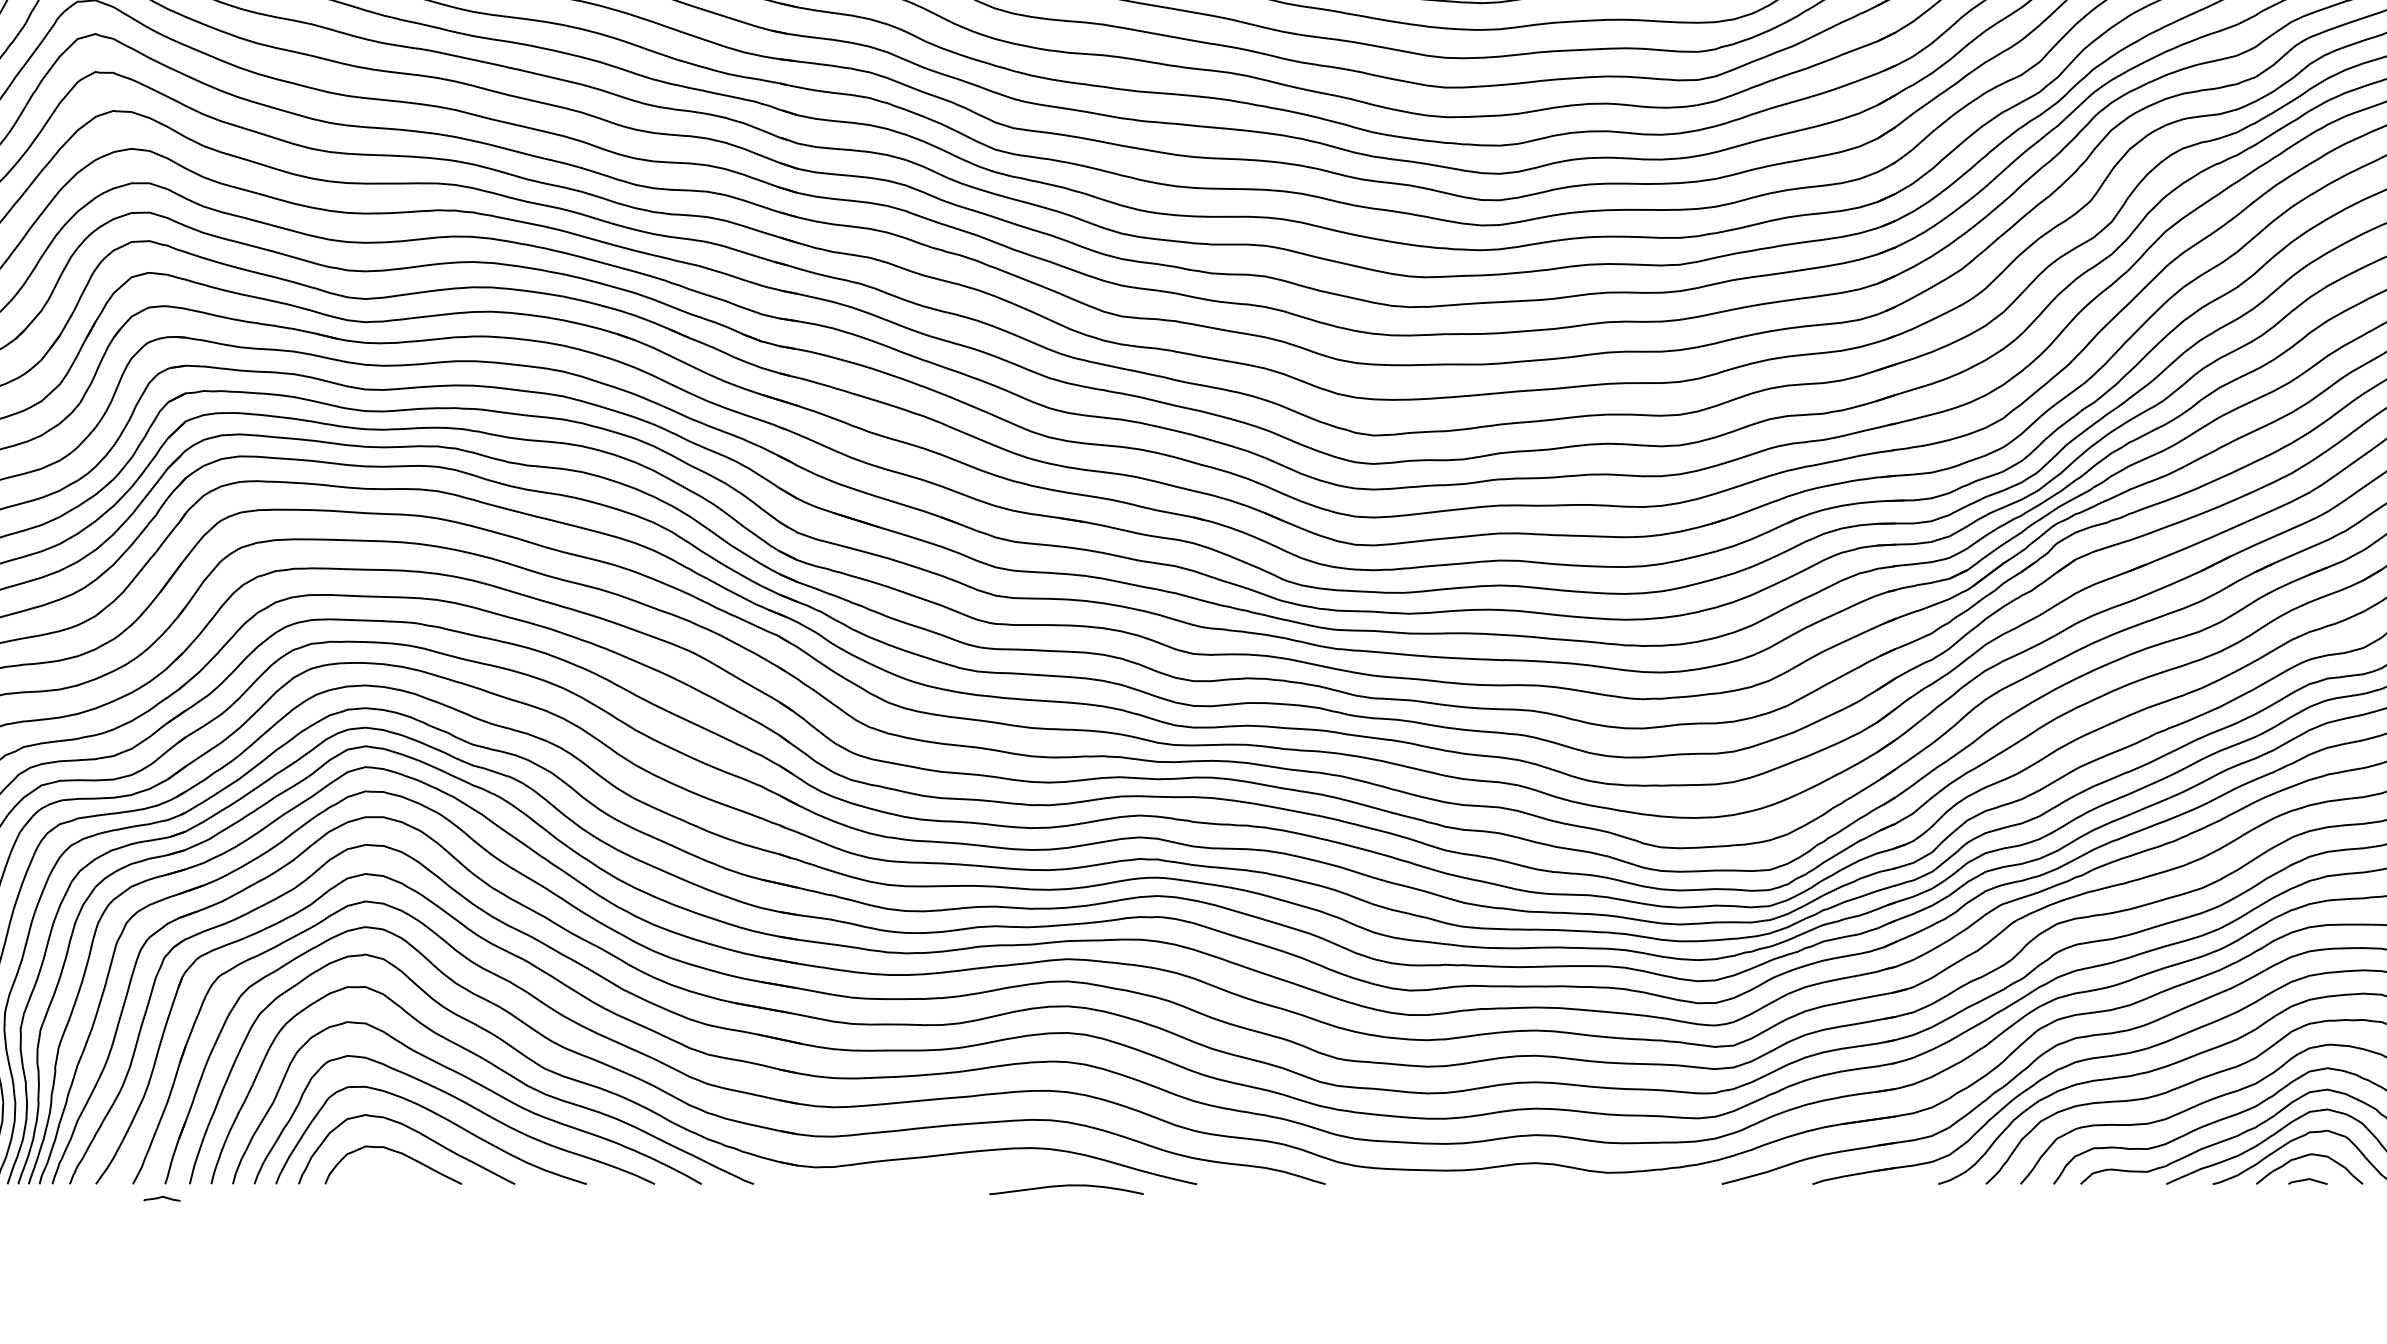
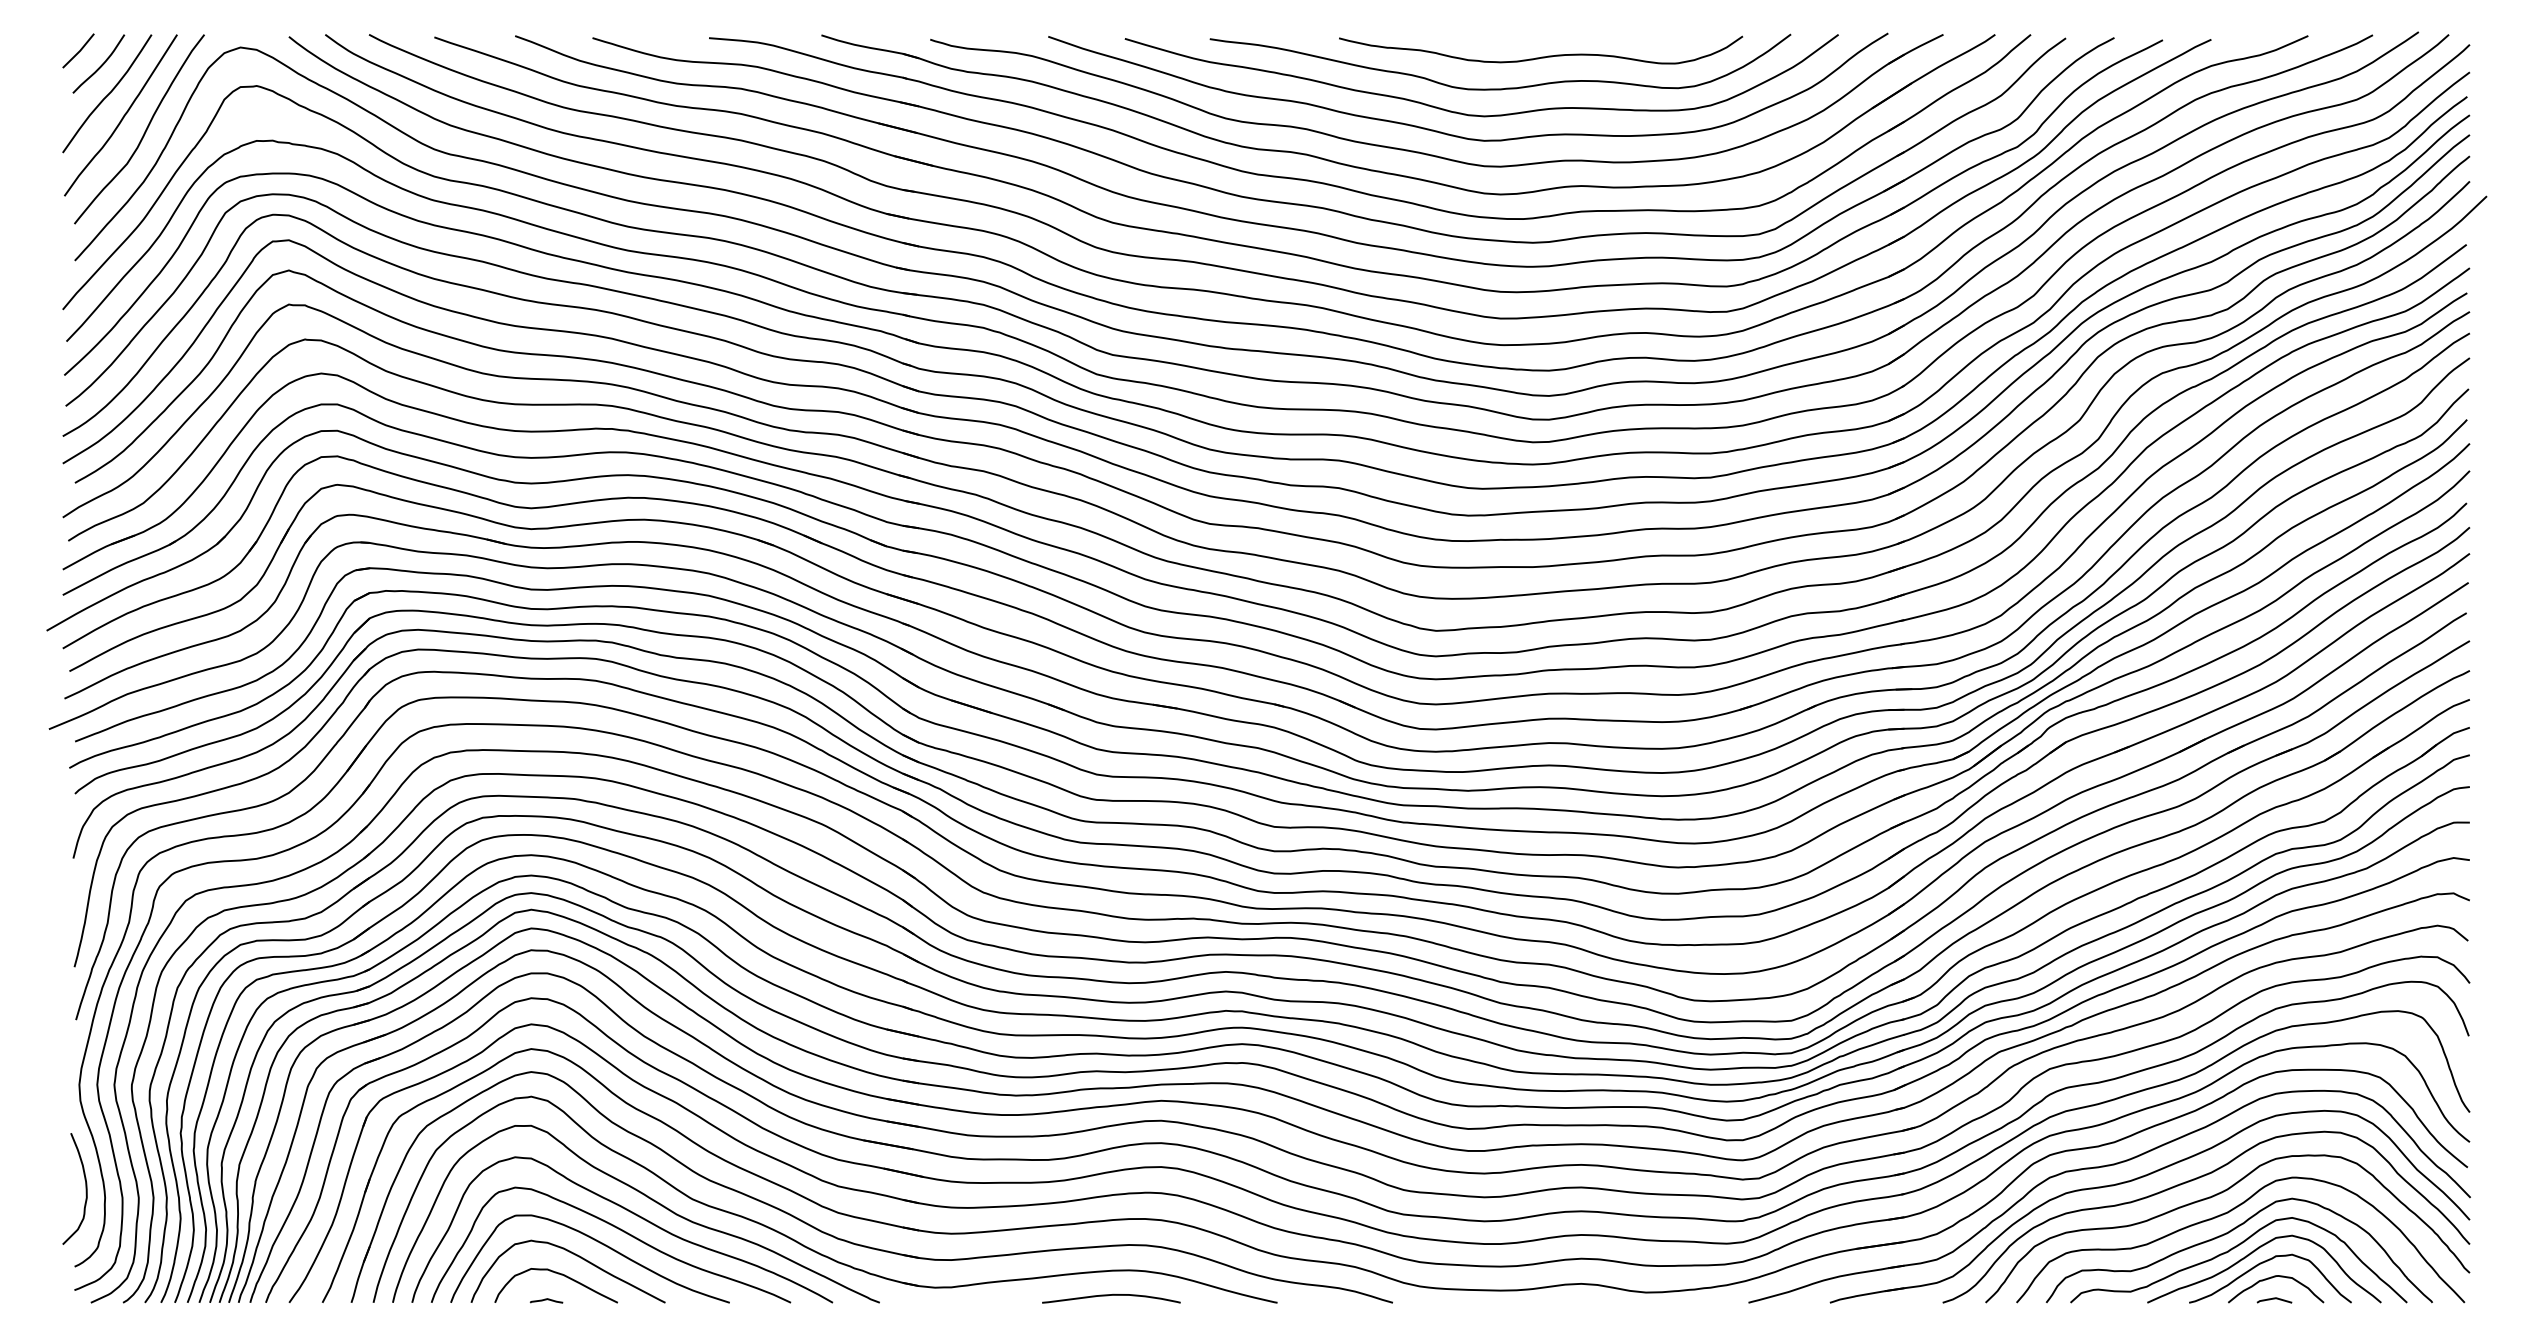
curve: (1066, 1186) -> (1111, 1295), moved
curve: (161, 1198) -> (546, 1300), moved

